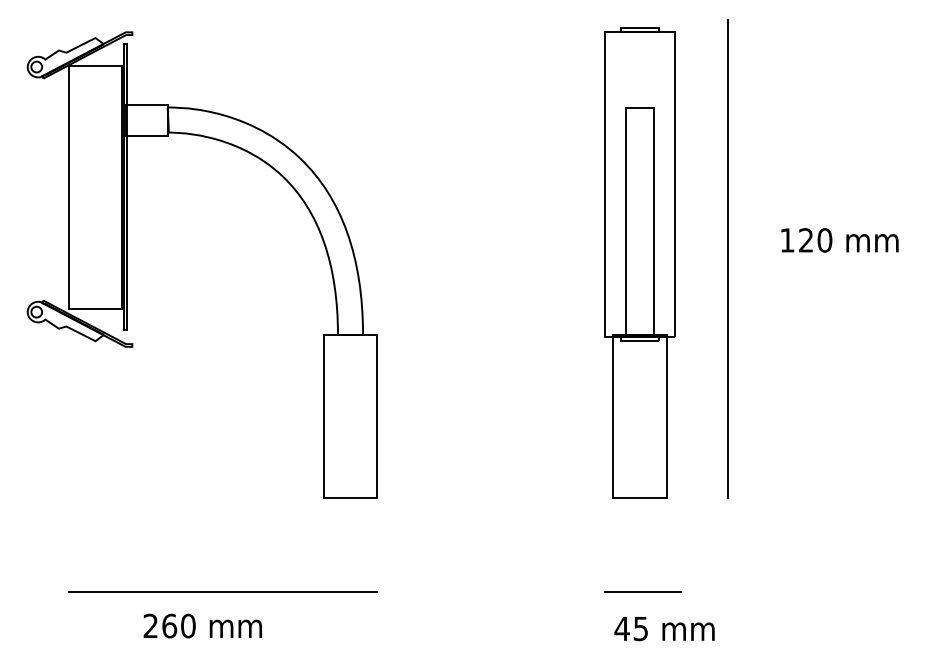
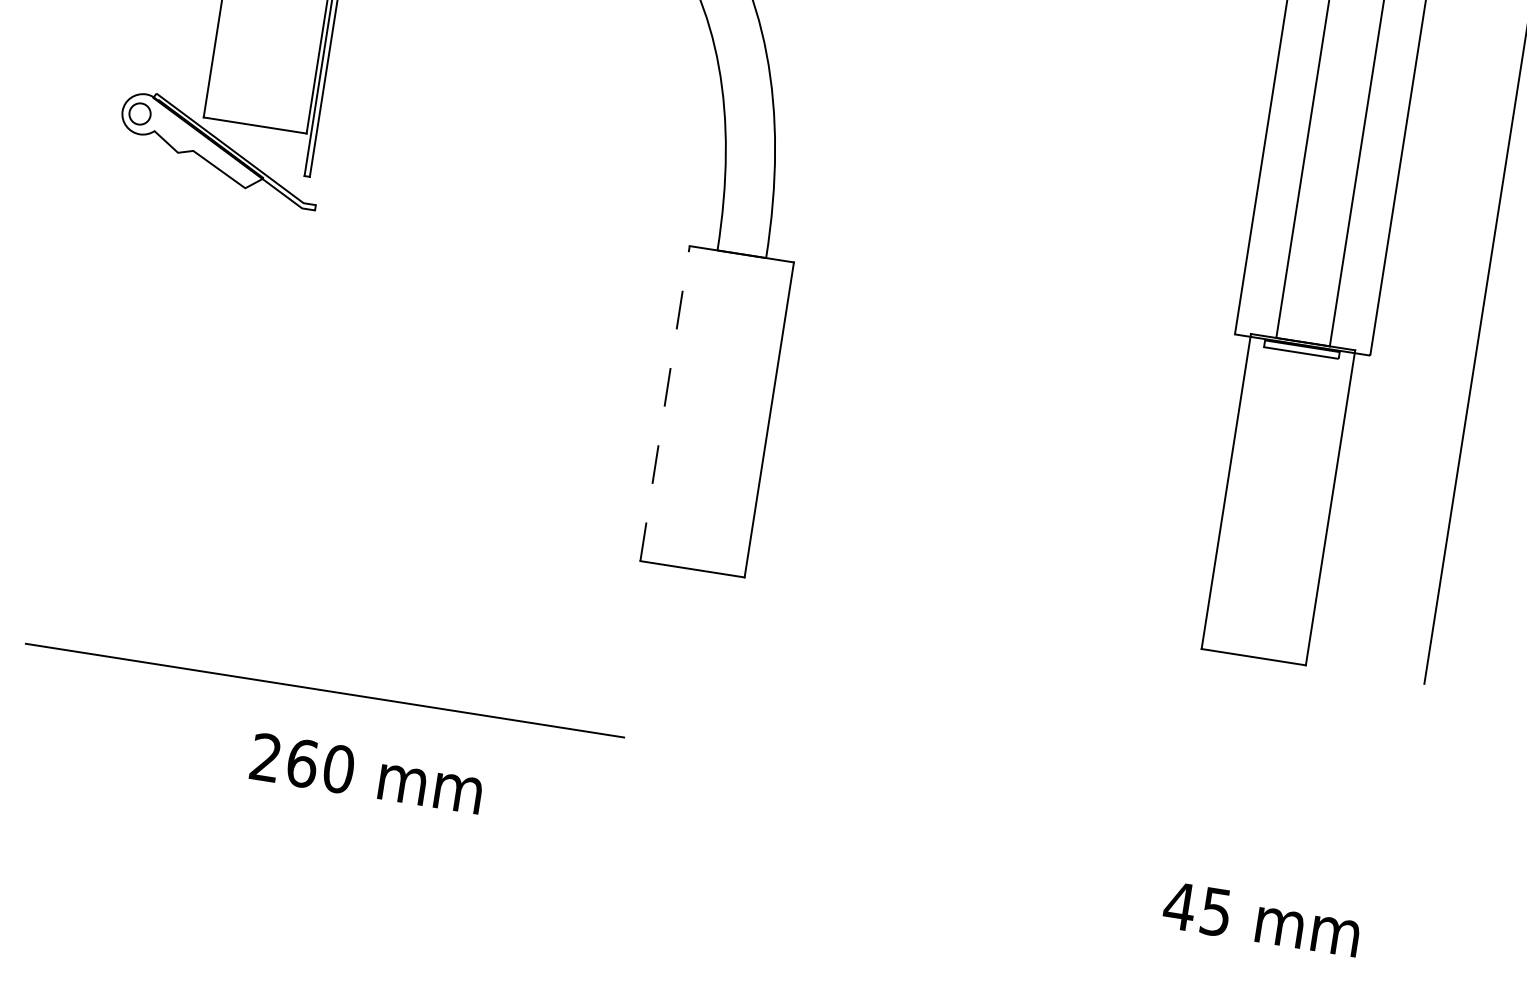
line: (323, 415) -> (665, 401), solid -> dashed
line: (222, 591) -> (323, 690), moved
line: (642, 591) -> (1230, 840), removed

